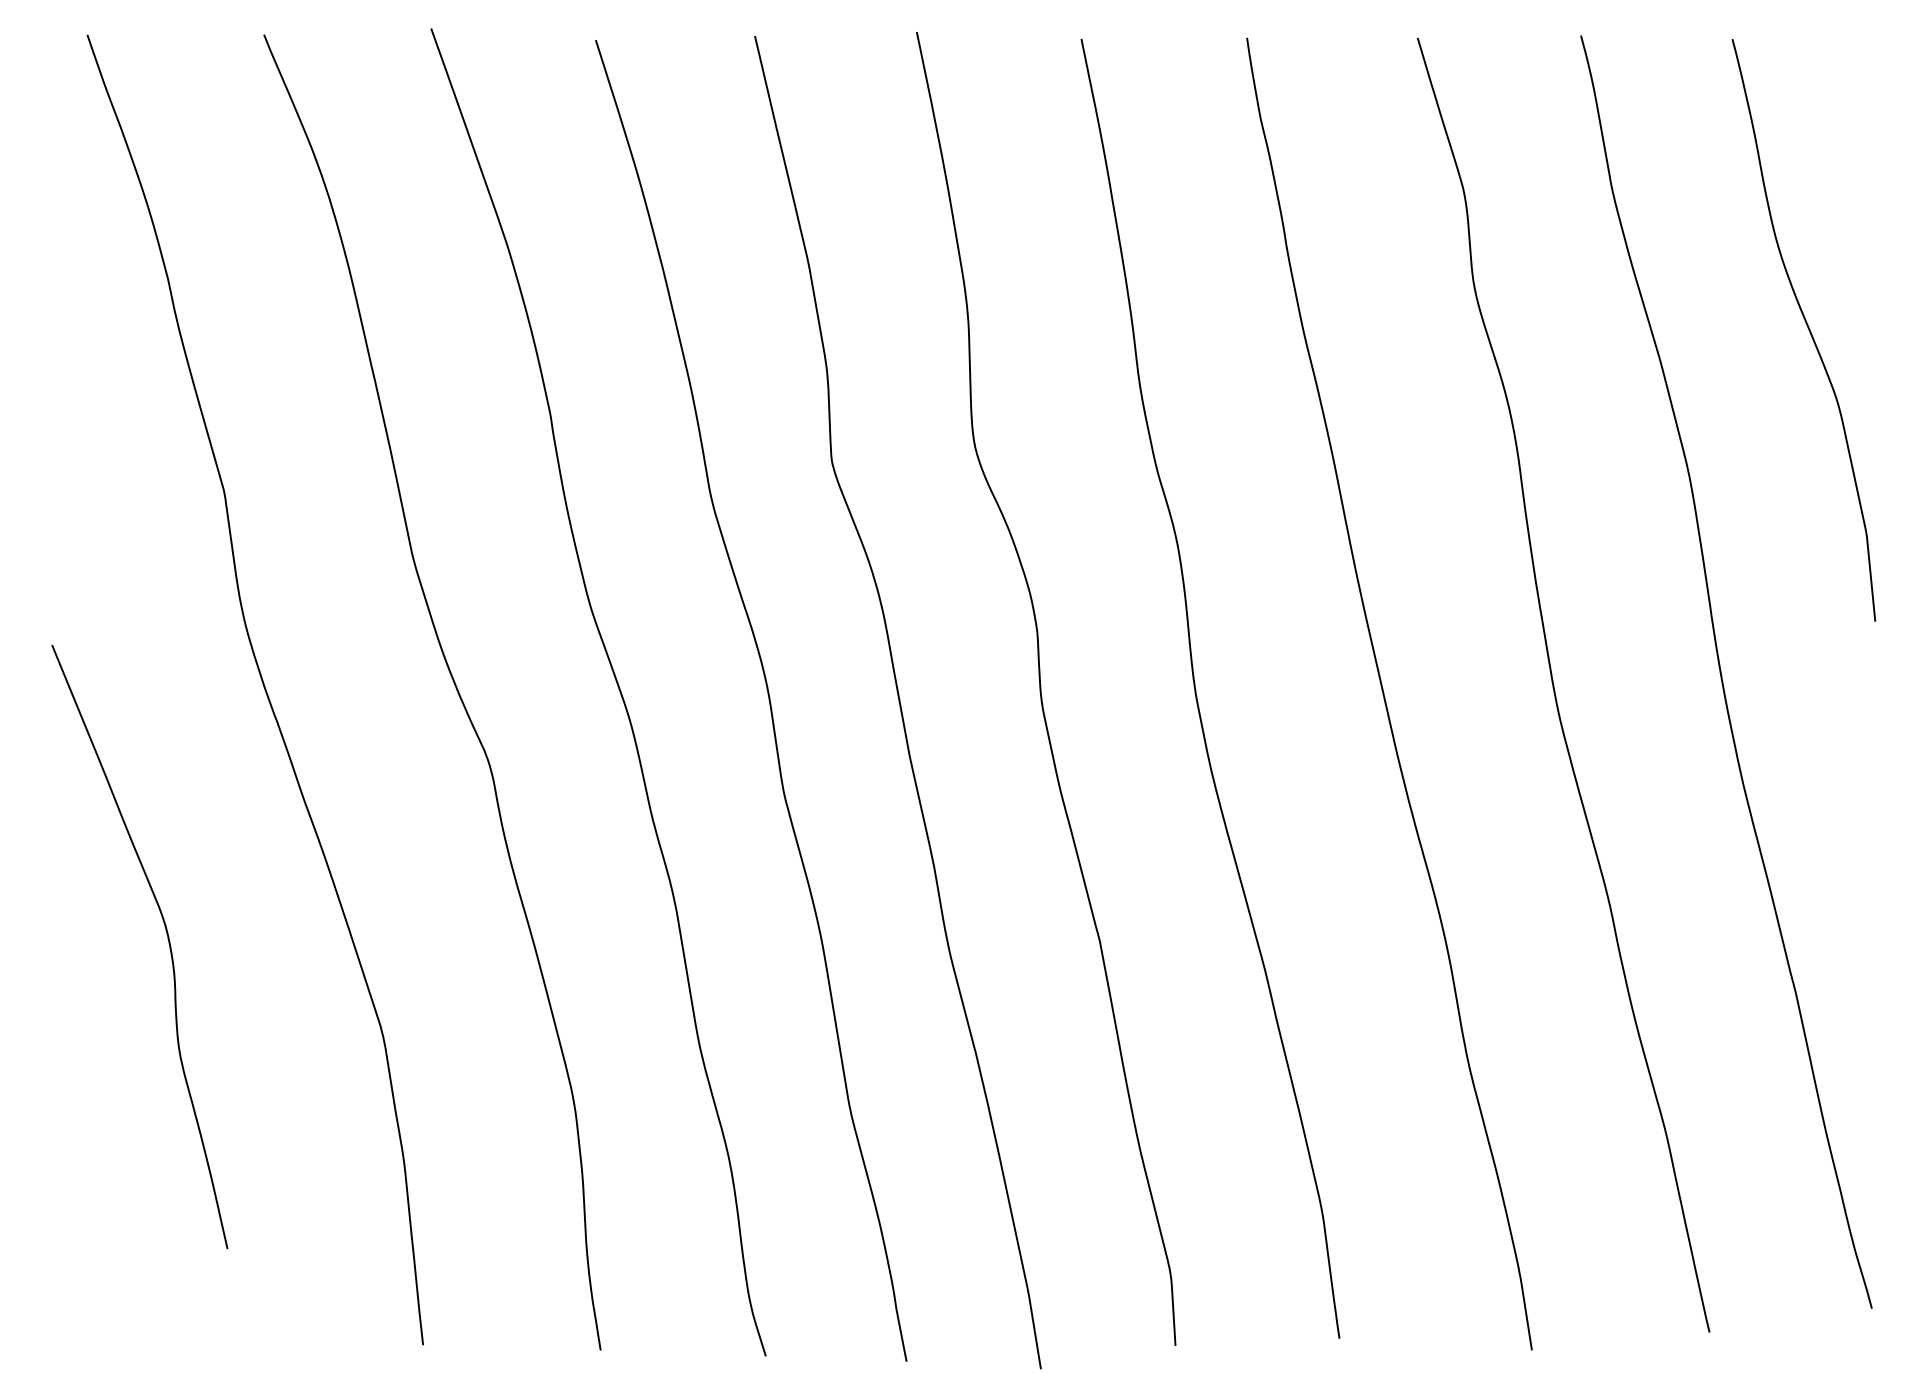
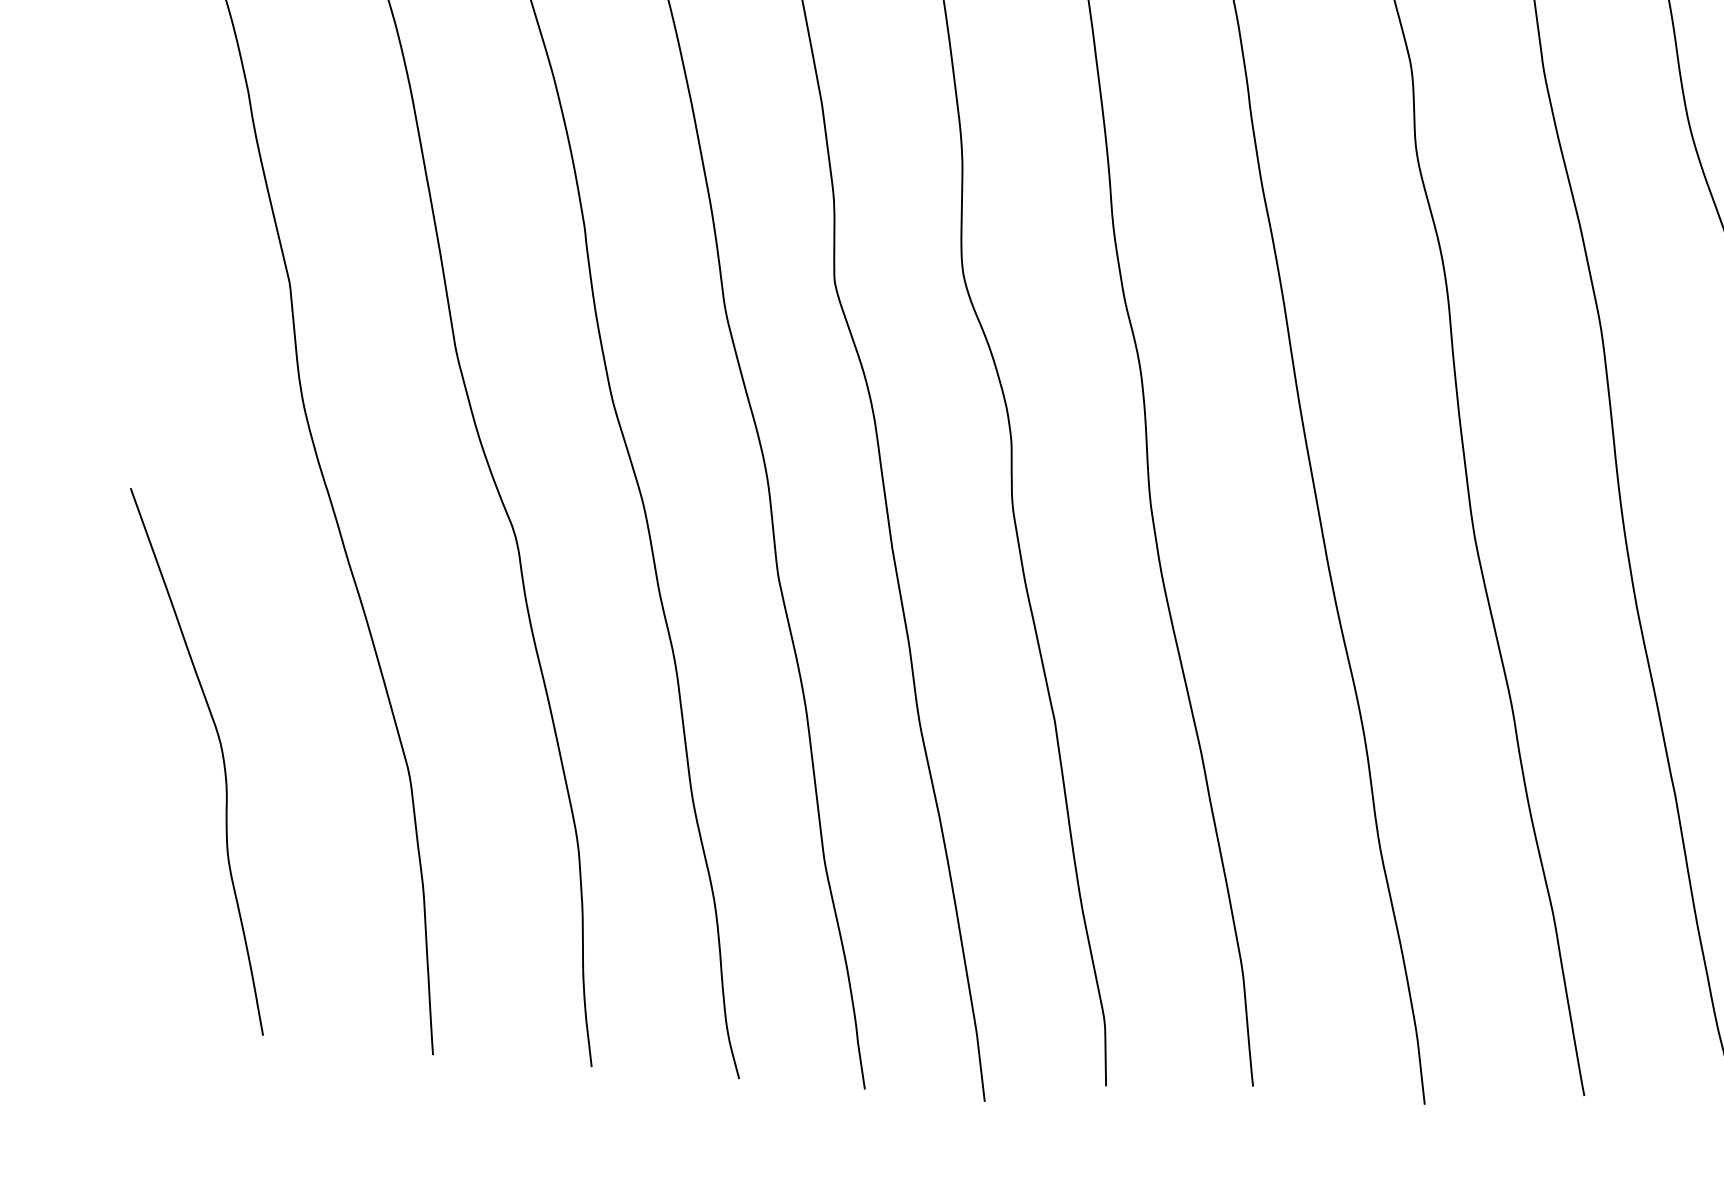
curve: (167, 939) -> (221, 756), moved

